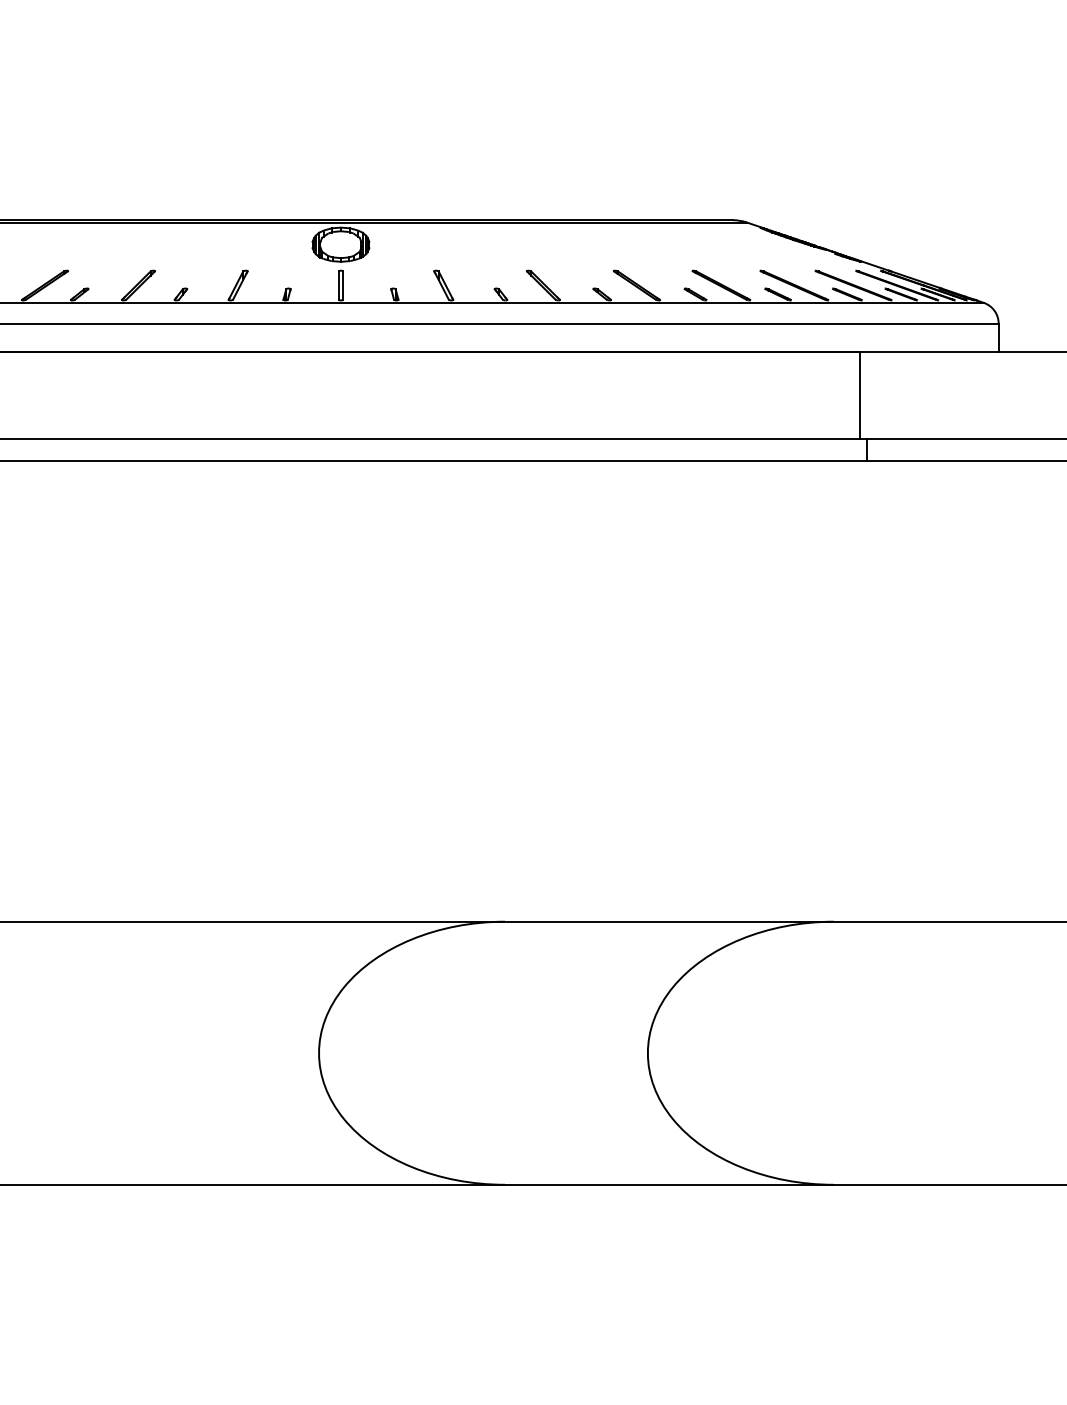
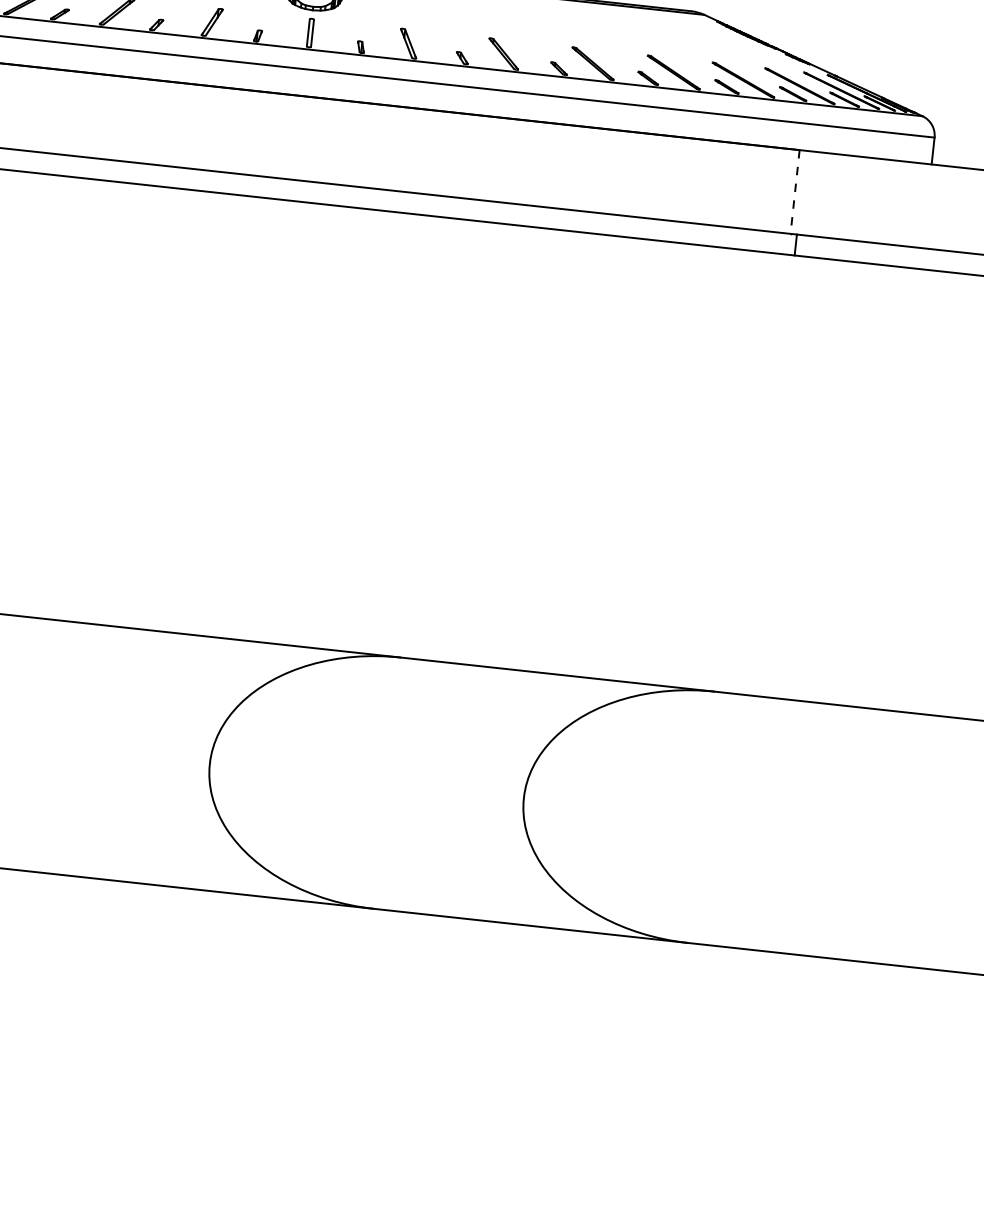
line: (860, 395) -> (795, 191), solid -> dashed

